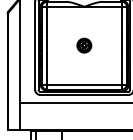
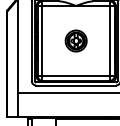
part: (83, 45) -> (75, 40), size x1.67

